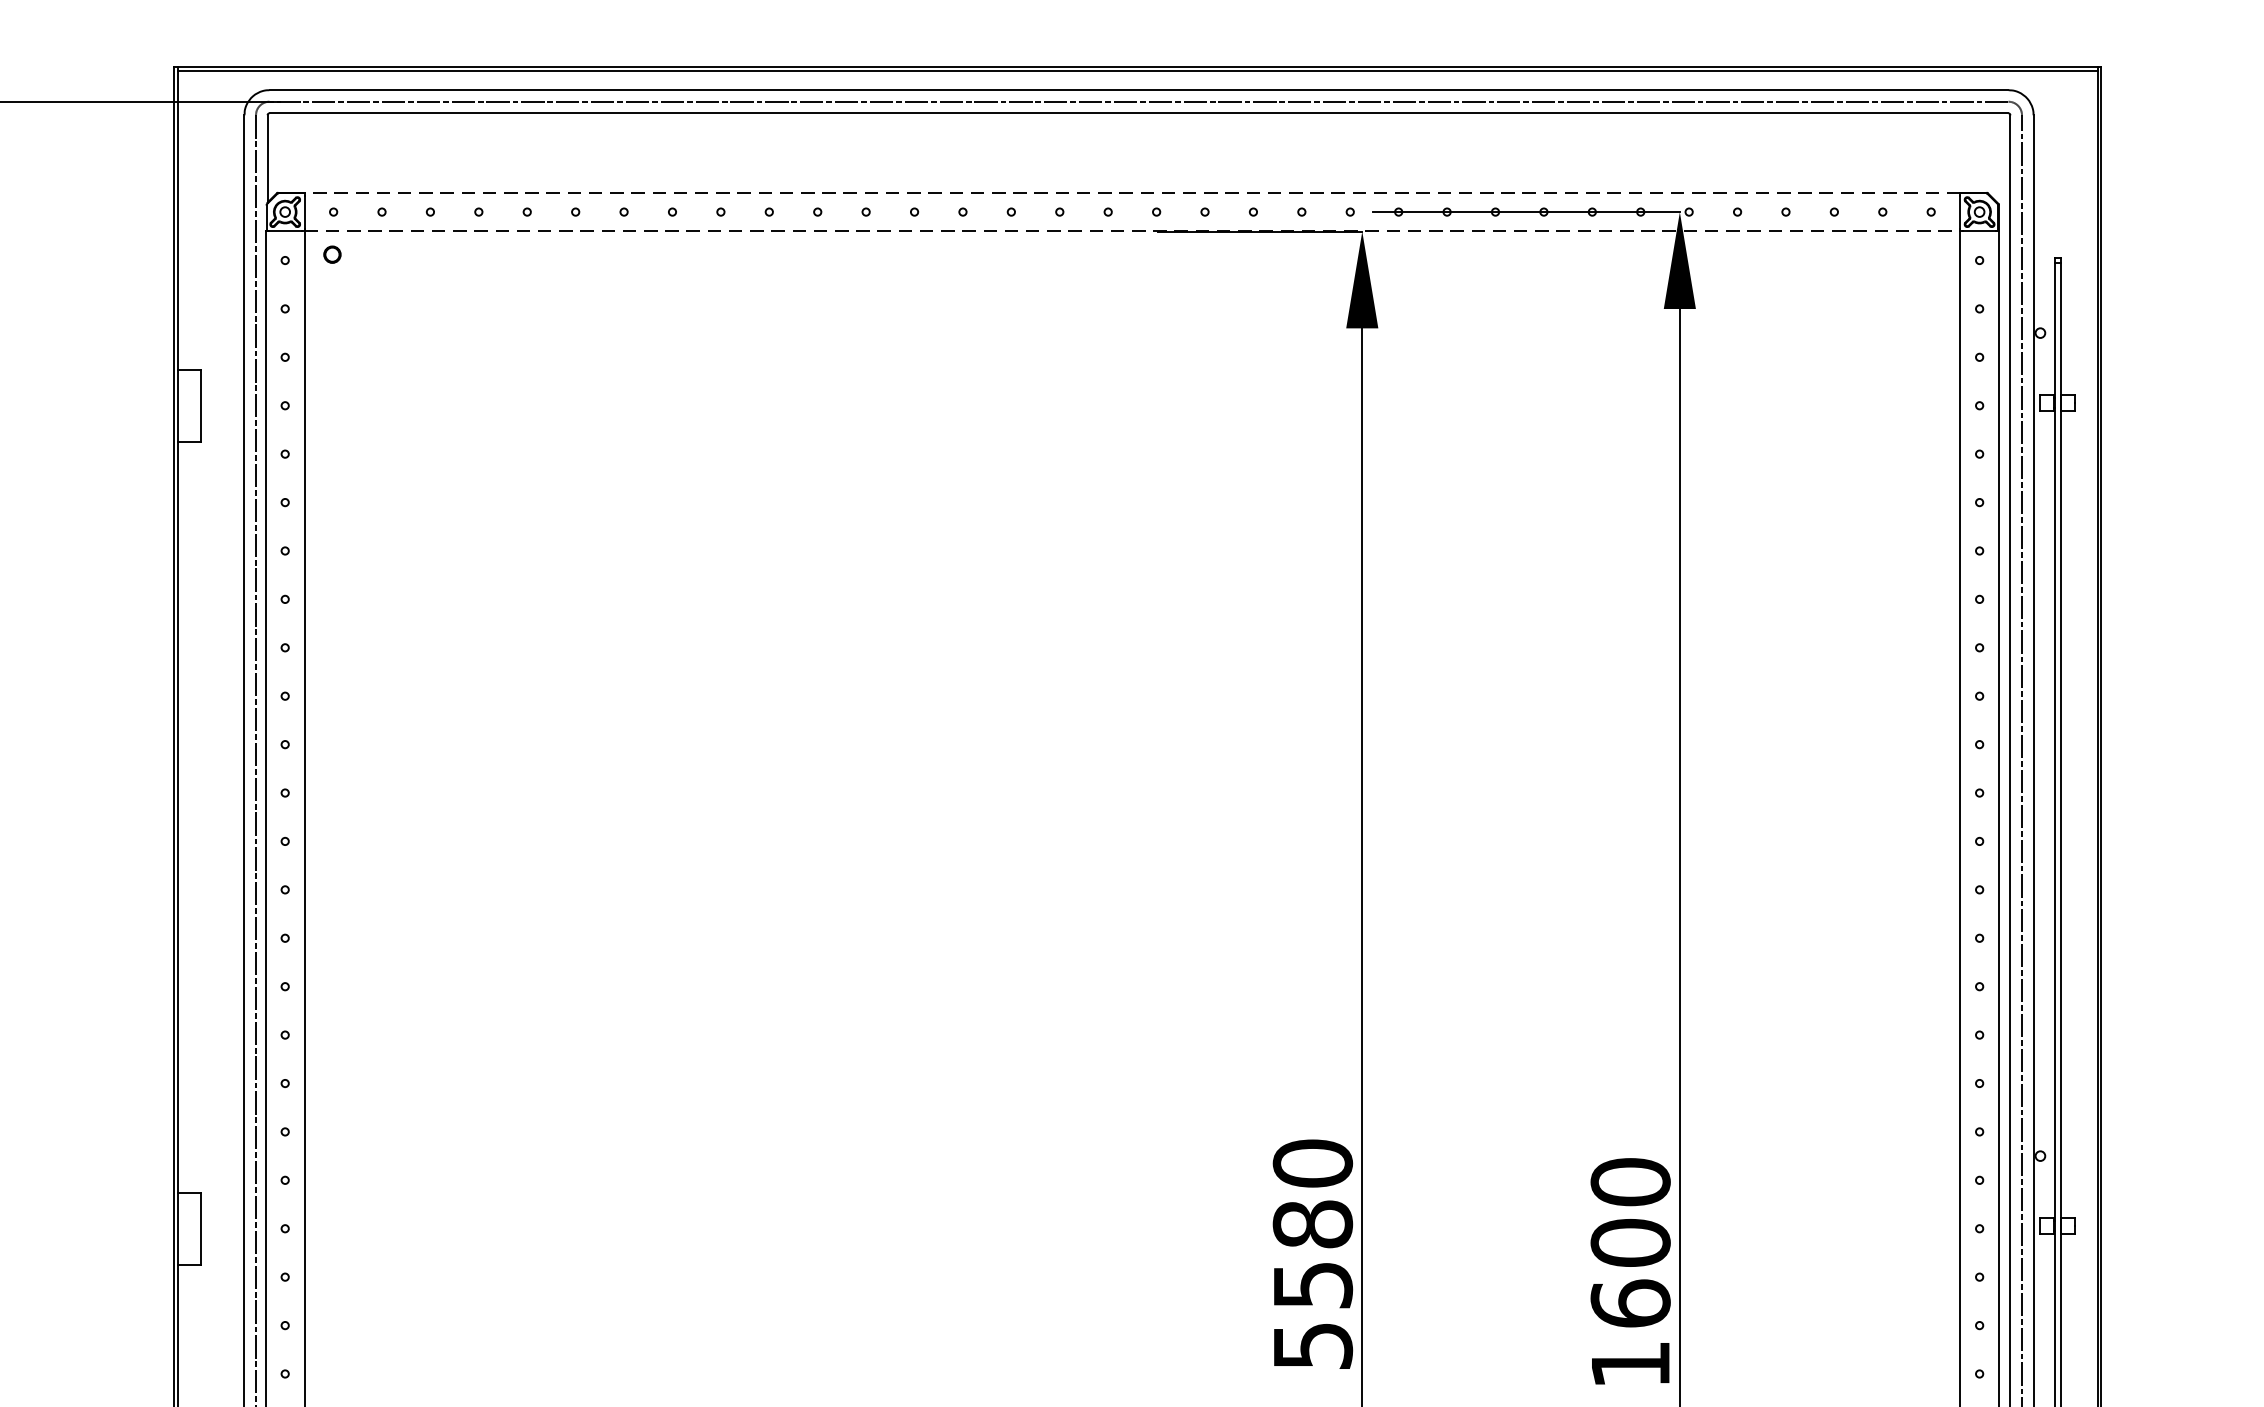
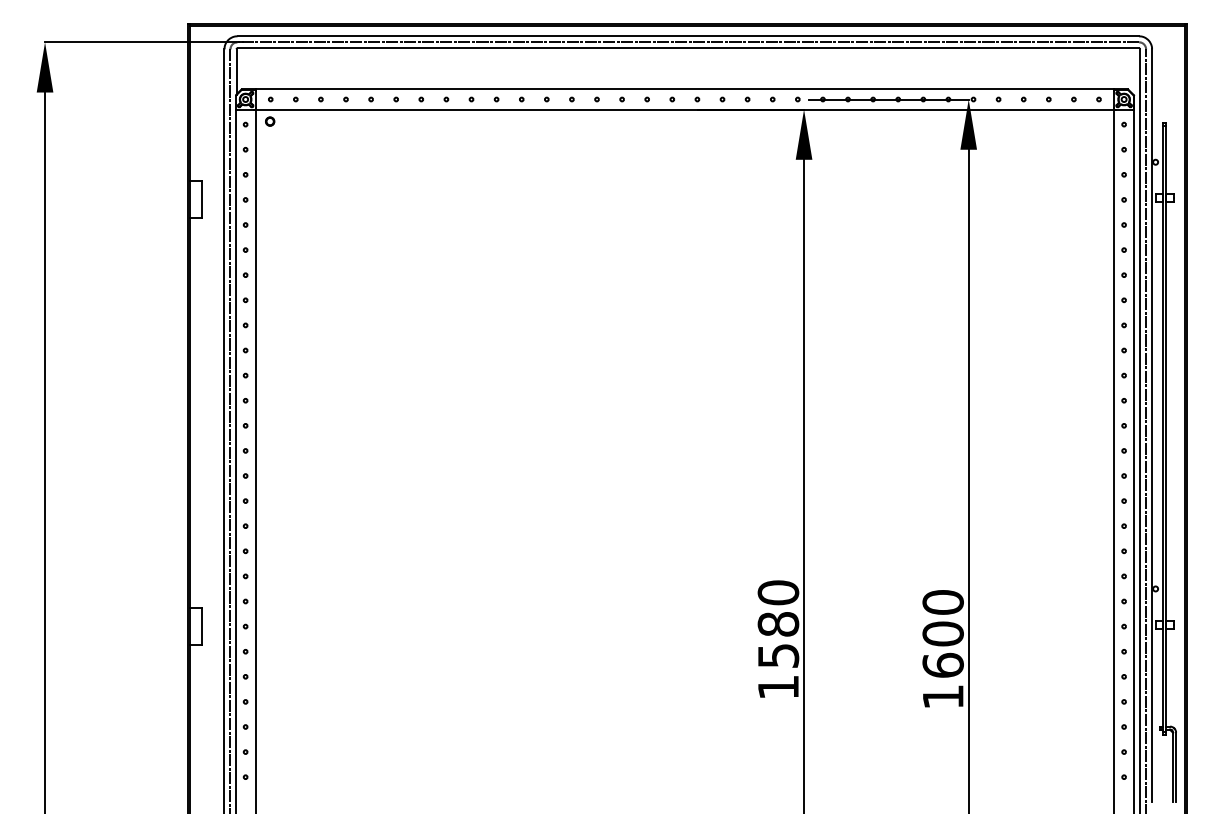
line: (1131, 192) -> (684, 89), dashed -> solid
line: (1133, 231) -> (685, 109), dashed -> solid
text: (1312, 1346) -> (778, 687), 5580 -> 1580

